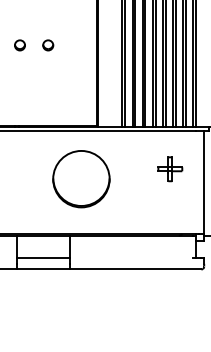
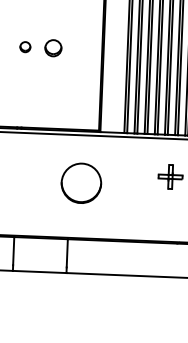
part: (48, 45) -> (53, 48), size x1.6
part: (81, 179) -> (81, 183), size x0.7
line: (43, 258) -> (40, 261), removed

